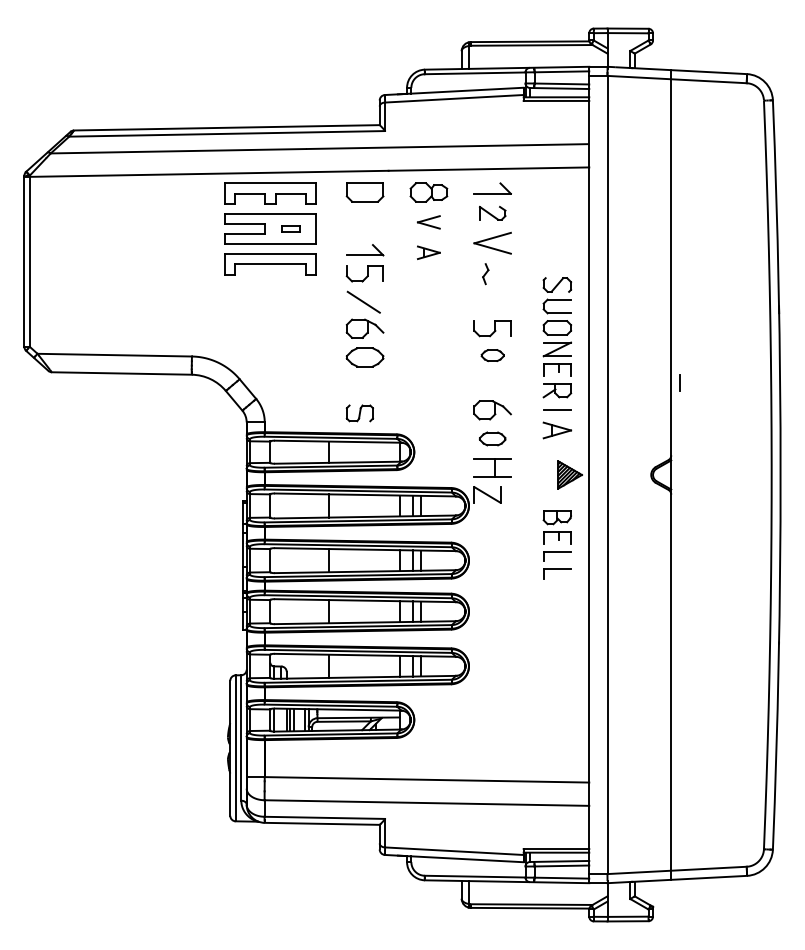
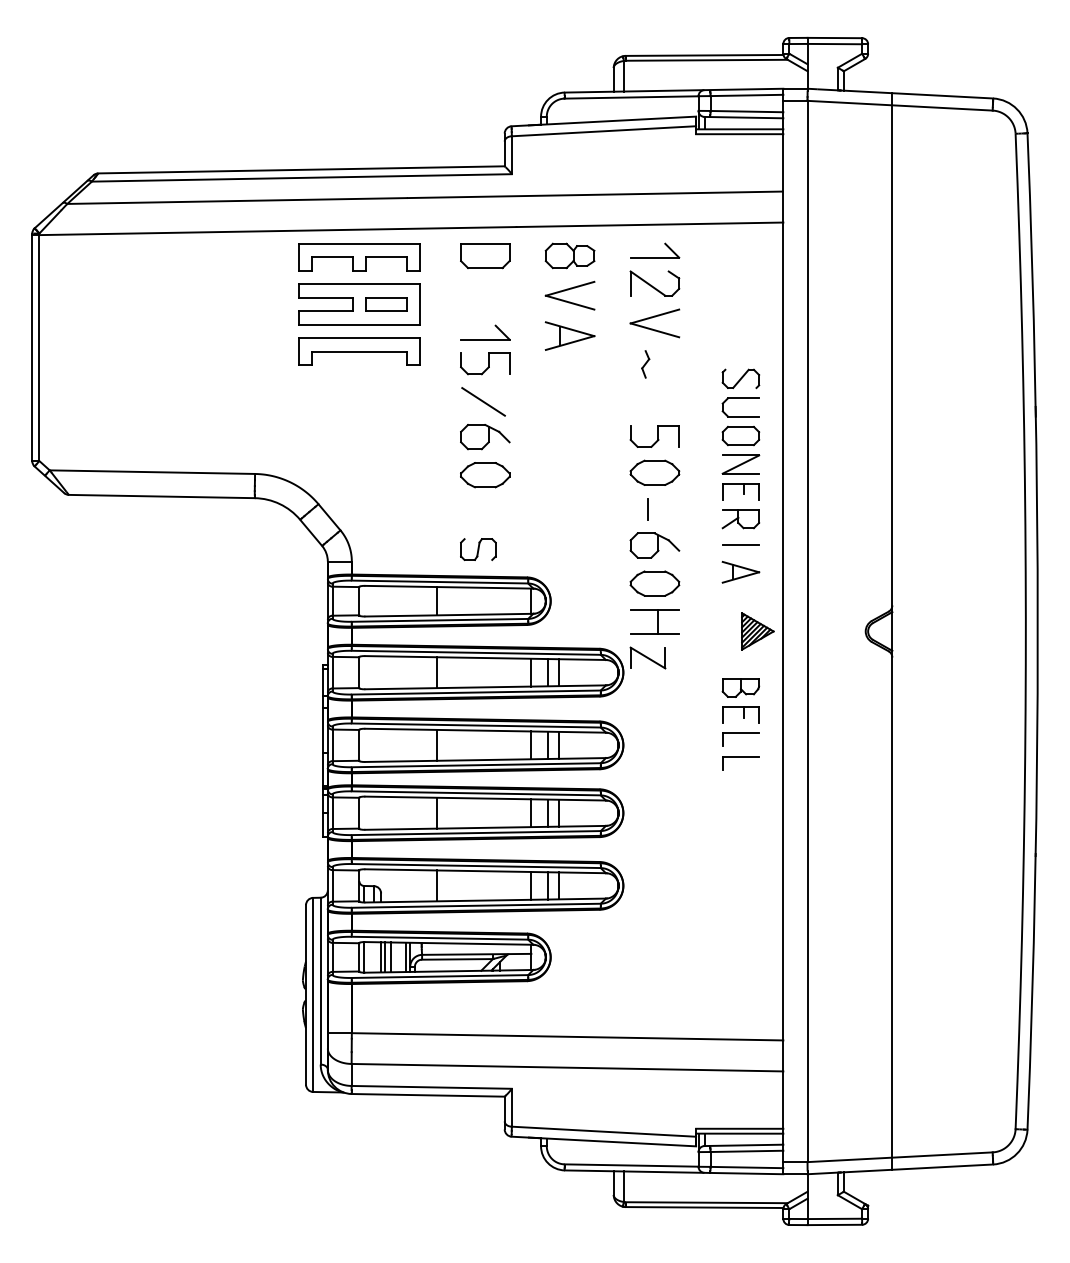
part: (492, 213) -> (654, 283), size x1.43
part: (428, 222) -> (569, 295), size x1.67
part: (290, 229) -> (386, 304), size x1.67
part: (428, 252) -> (569, 335), size x1.67
part: (492, 355) -> (654, 472), size x1.67
line: (679, 383) -> (647, 509), moved
part: (492, 438) -> (654, 583), size x1.43

